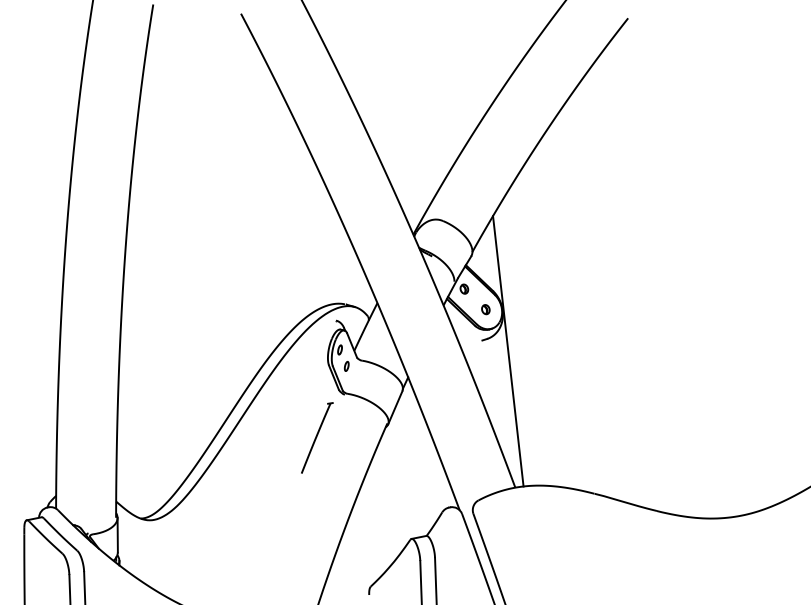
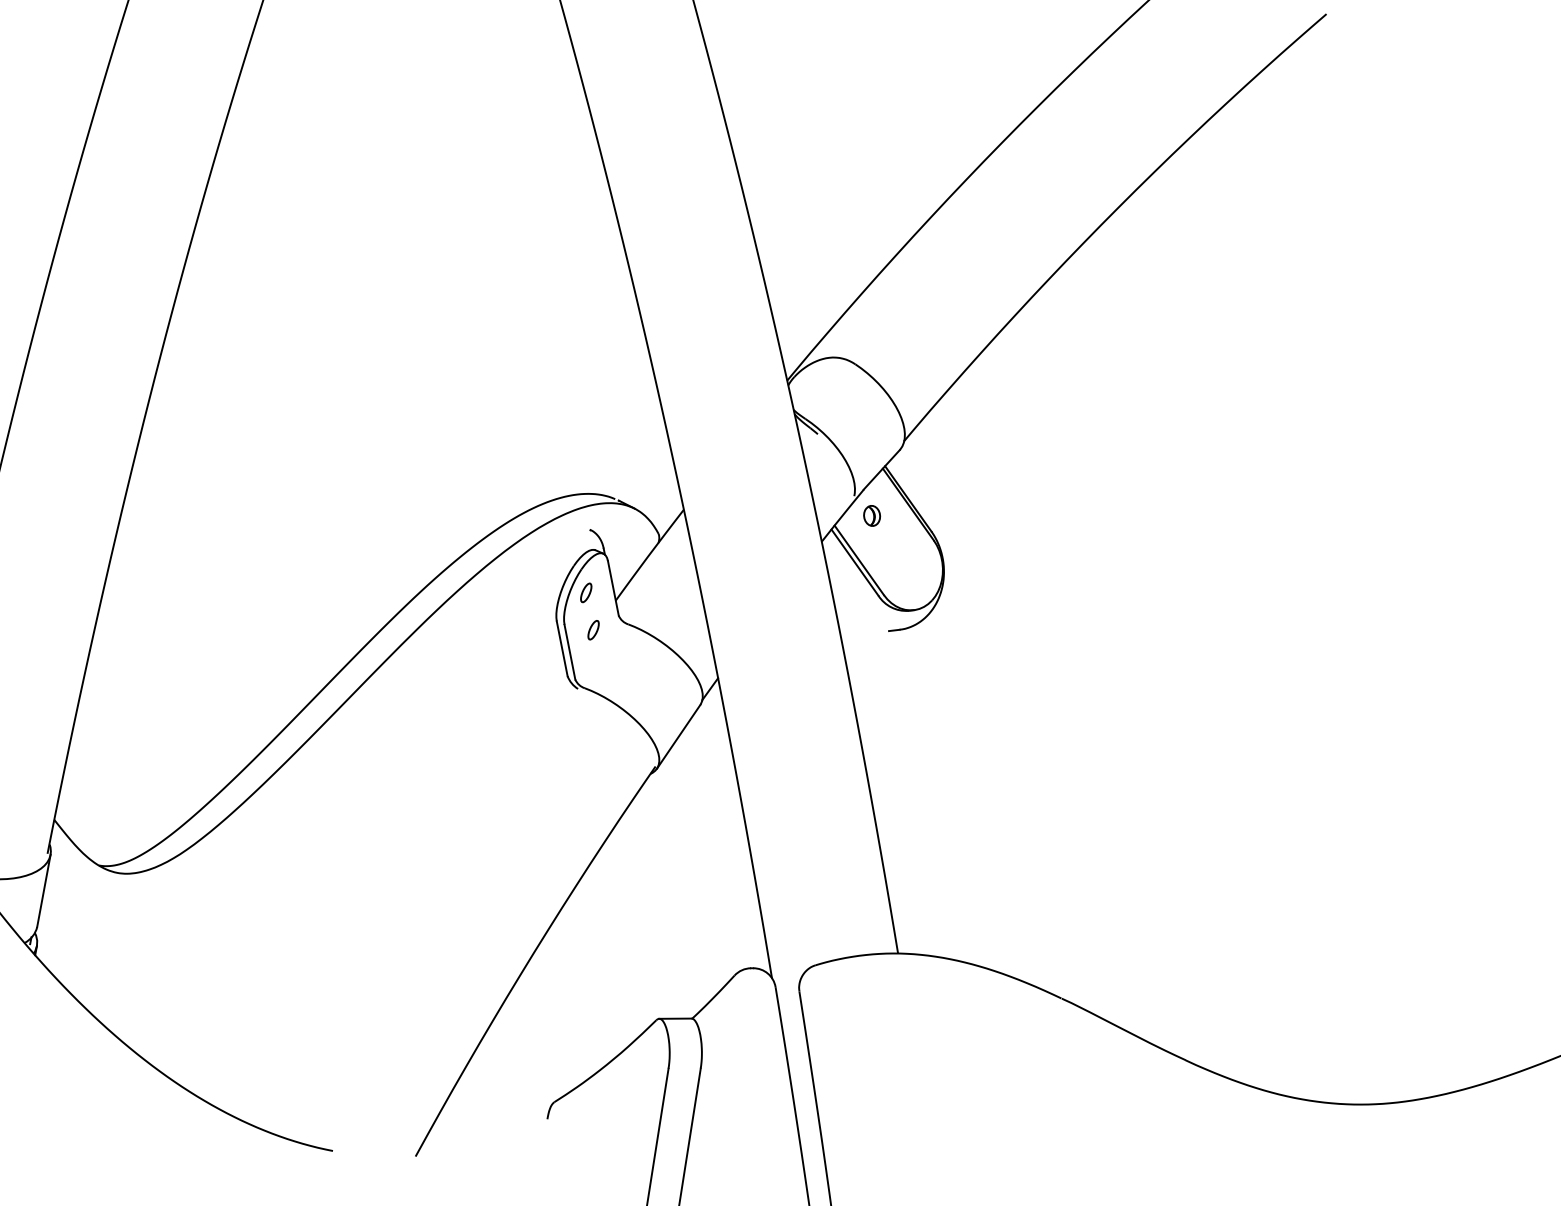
part: (485, 309) -> (908, 567), removed
line: (508, 351) -> (939, 664), removed
part: (317, 437) -> (503, 767), removed

